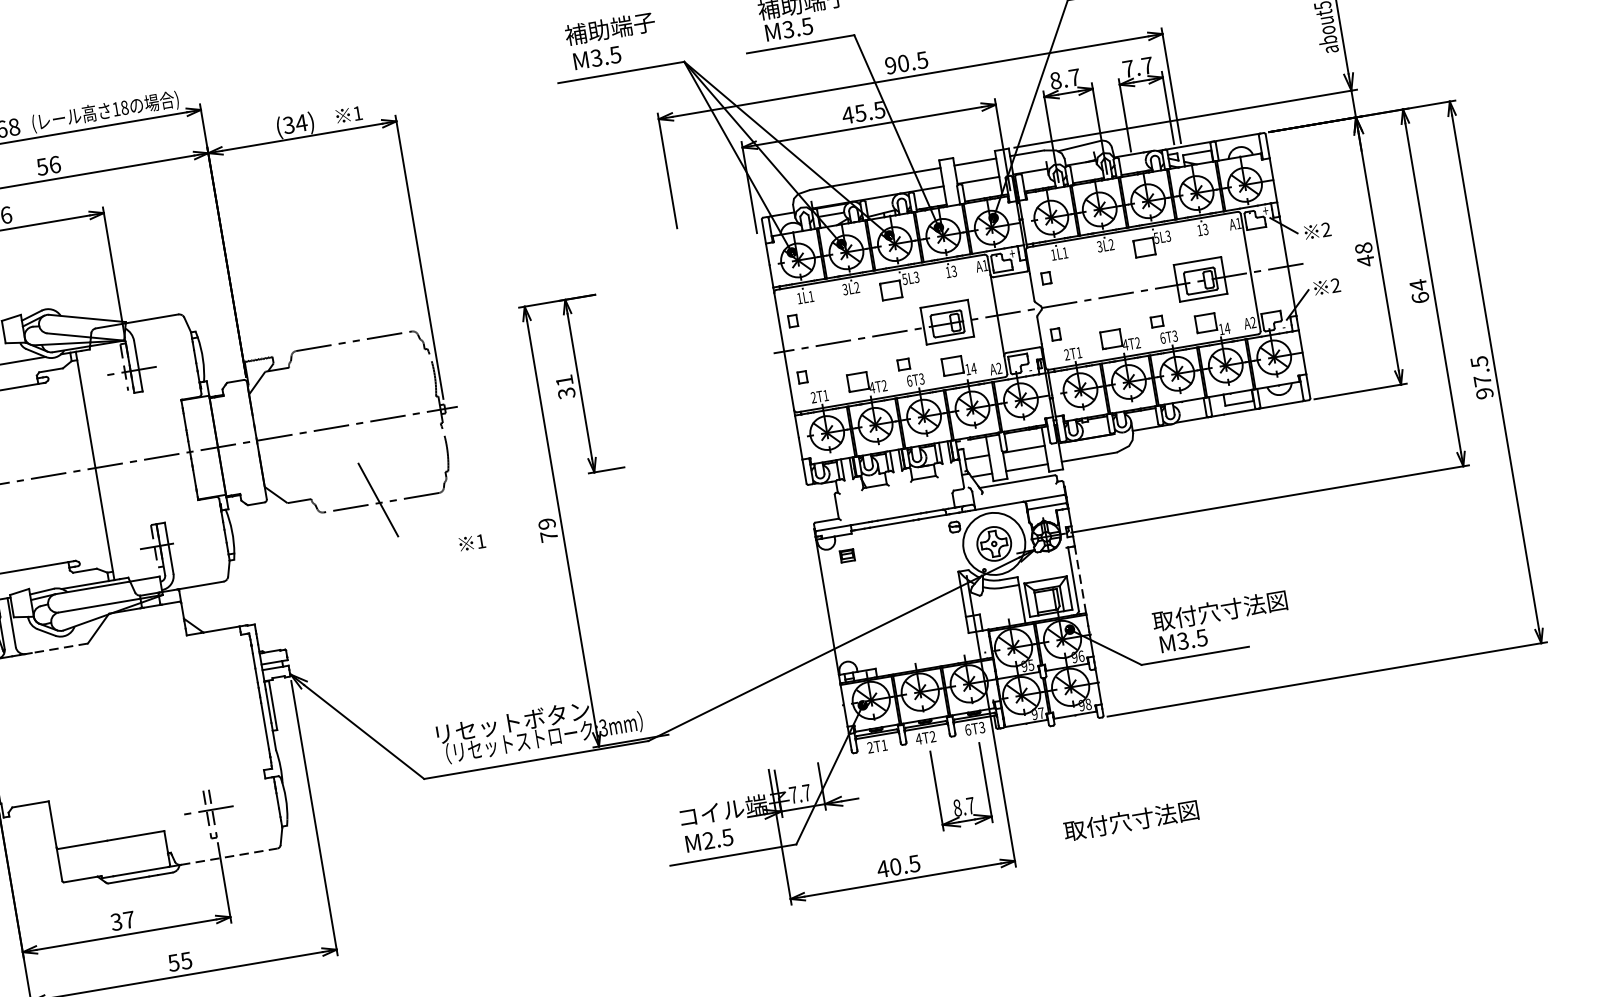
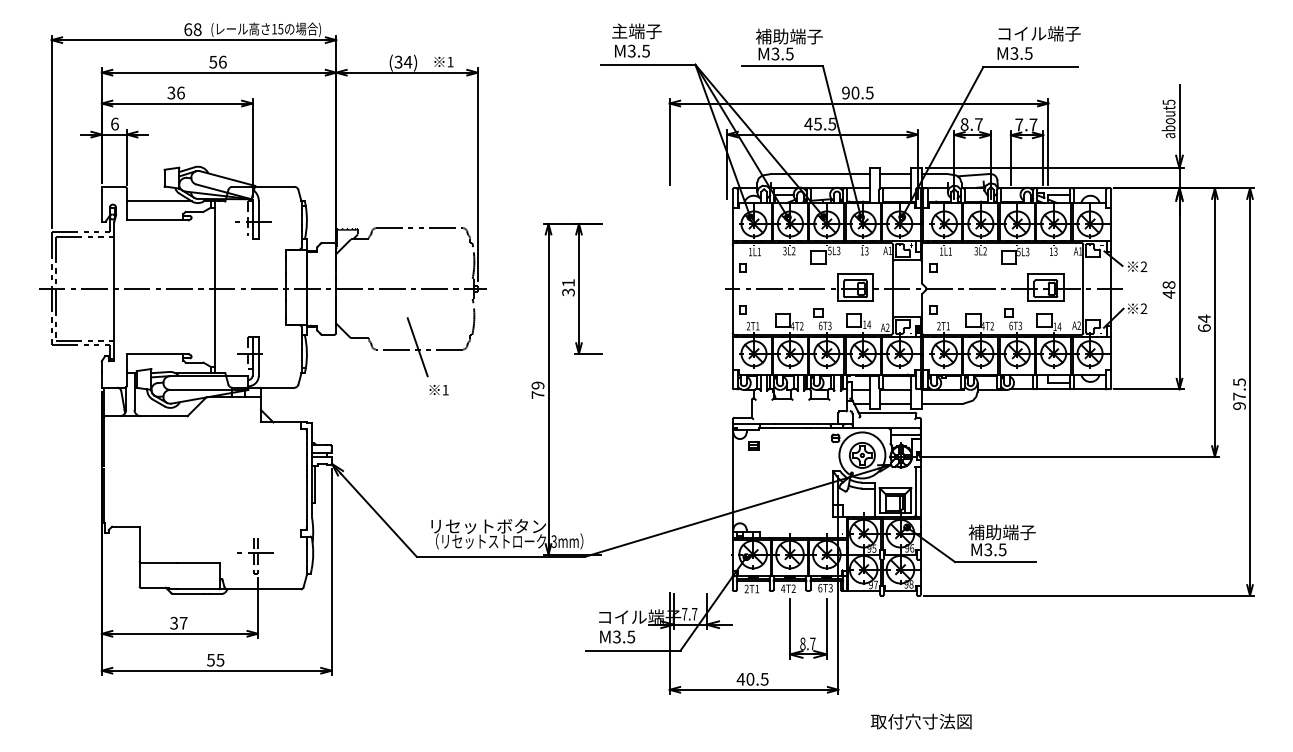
text: (610, 28) -> (645, 31), 補助端子 -> 主端子
text: (124, 108) -> (280, 29), 18 -> 15
text: (471, 543) -> (438, 390), moved
line: (1080, 578) -> (921, 491), dashed -> solid
text: (1219, 611) -> (1018, 532), 取付穴寸法図 -> 補助端子
line: (59, 648) -> (166, 416), dashed -> solid
text: (1130, 820) -> (920, 721), moved
text: (708, 841) -> (616, 637), M2.5 -> M3.5
line: (230, 856) -> (265, 589), dashed -> solid

